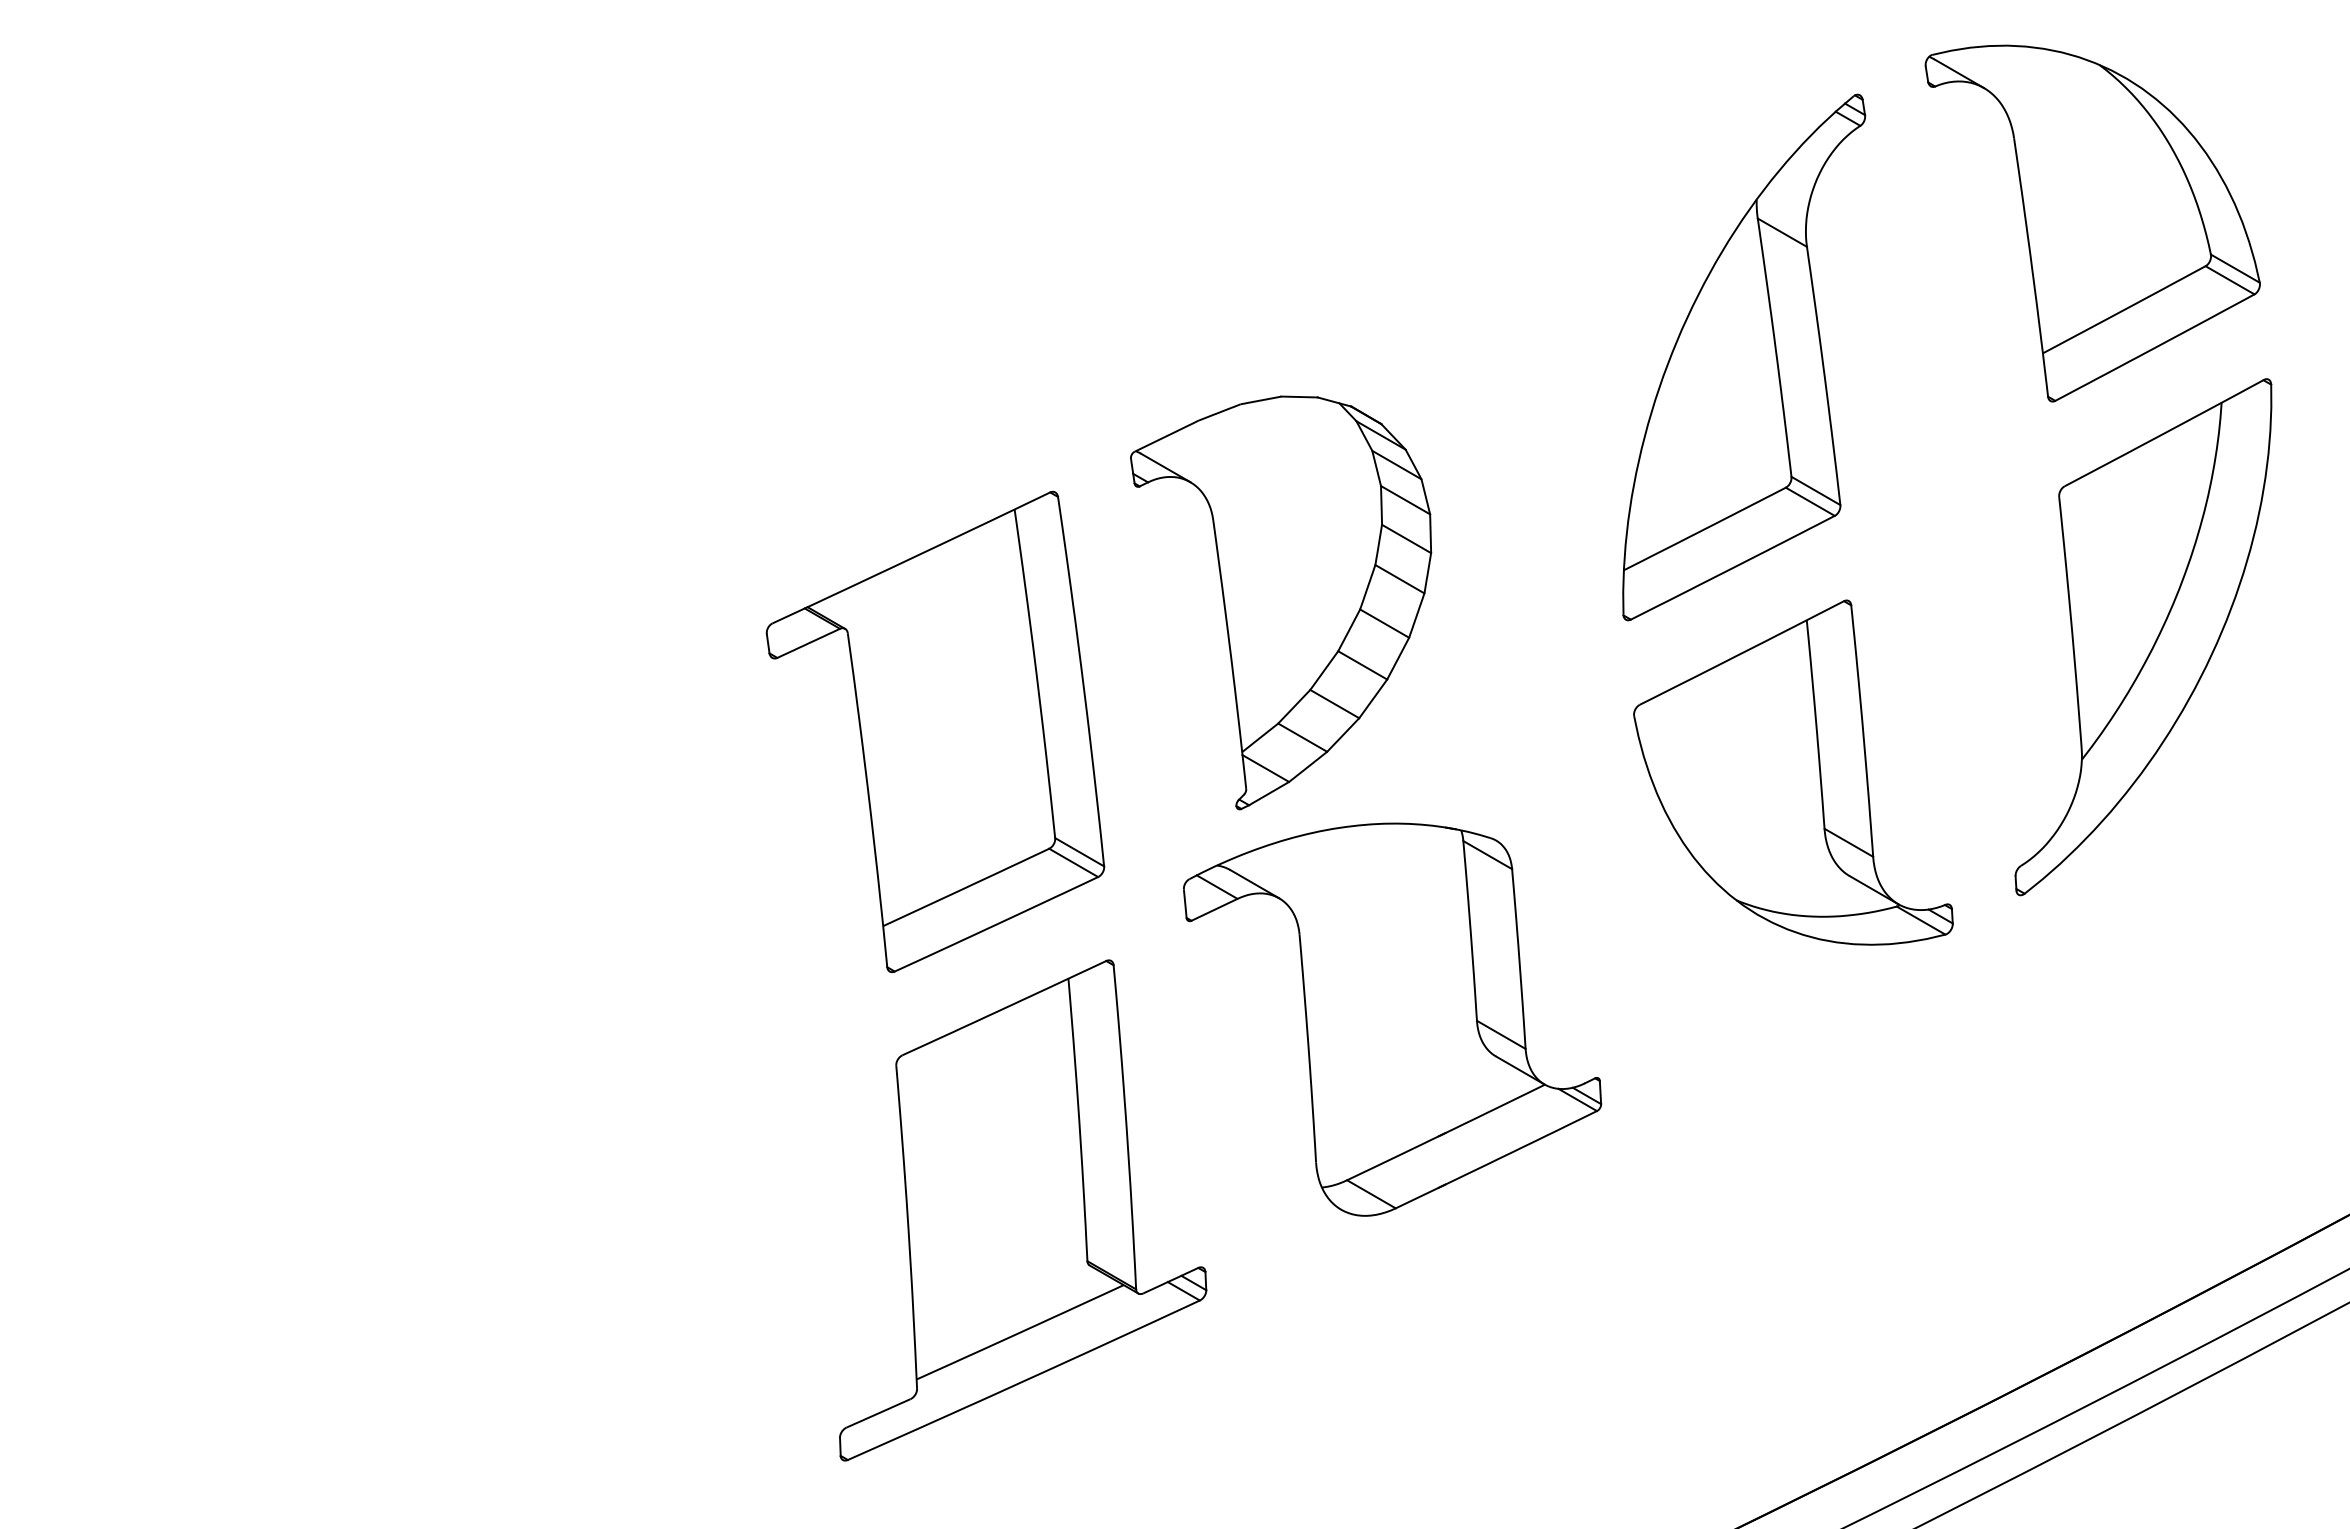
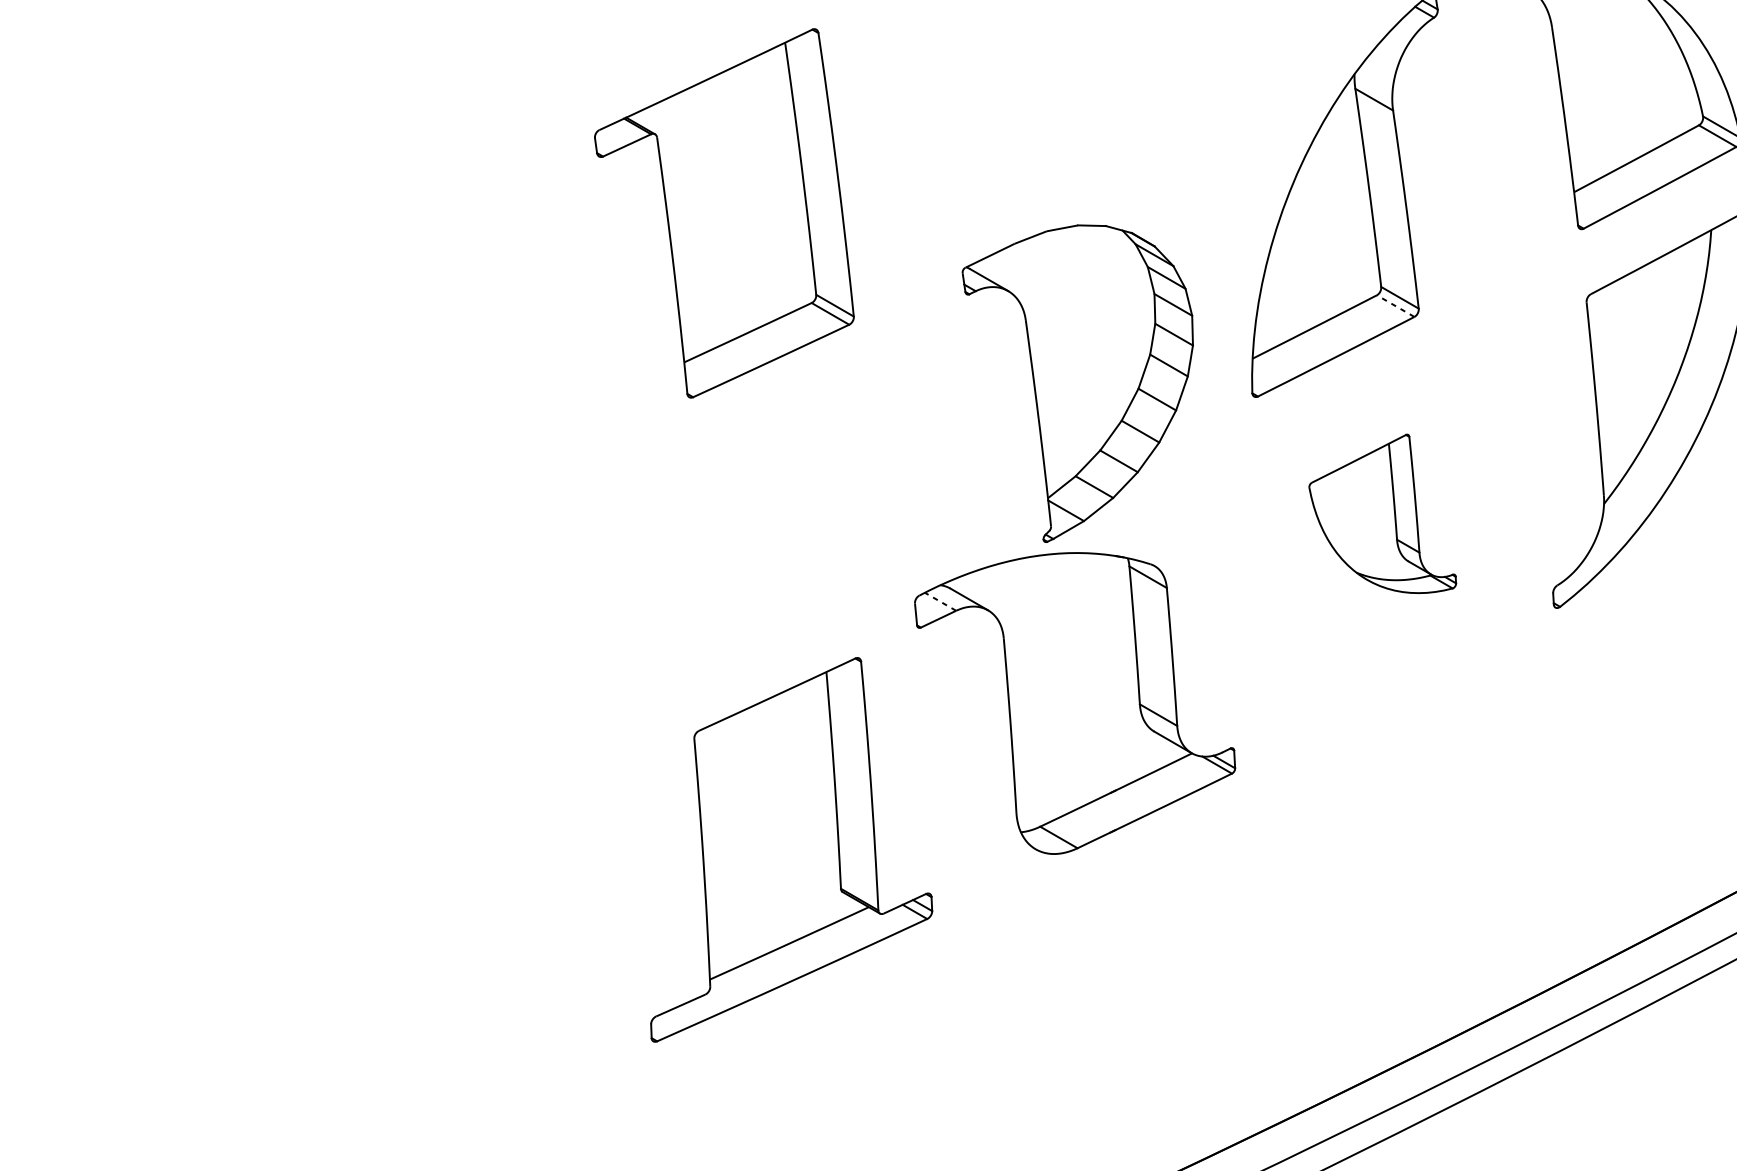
line: (1809, 501) -> (1395, 305), solid -> dashed
part: (1281, 602) -> (1078, 383), moved
part: (935, 731) -> (724, 213), moved
part: (1793, 772) -> (1382, 513), size x0.6
line: (1217, 887) -> (940, 602), solid -> dashed

